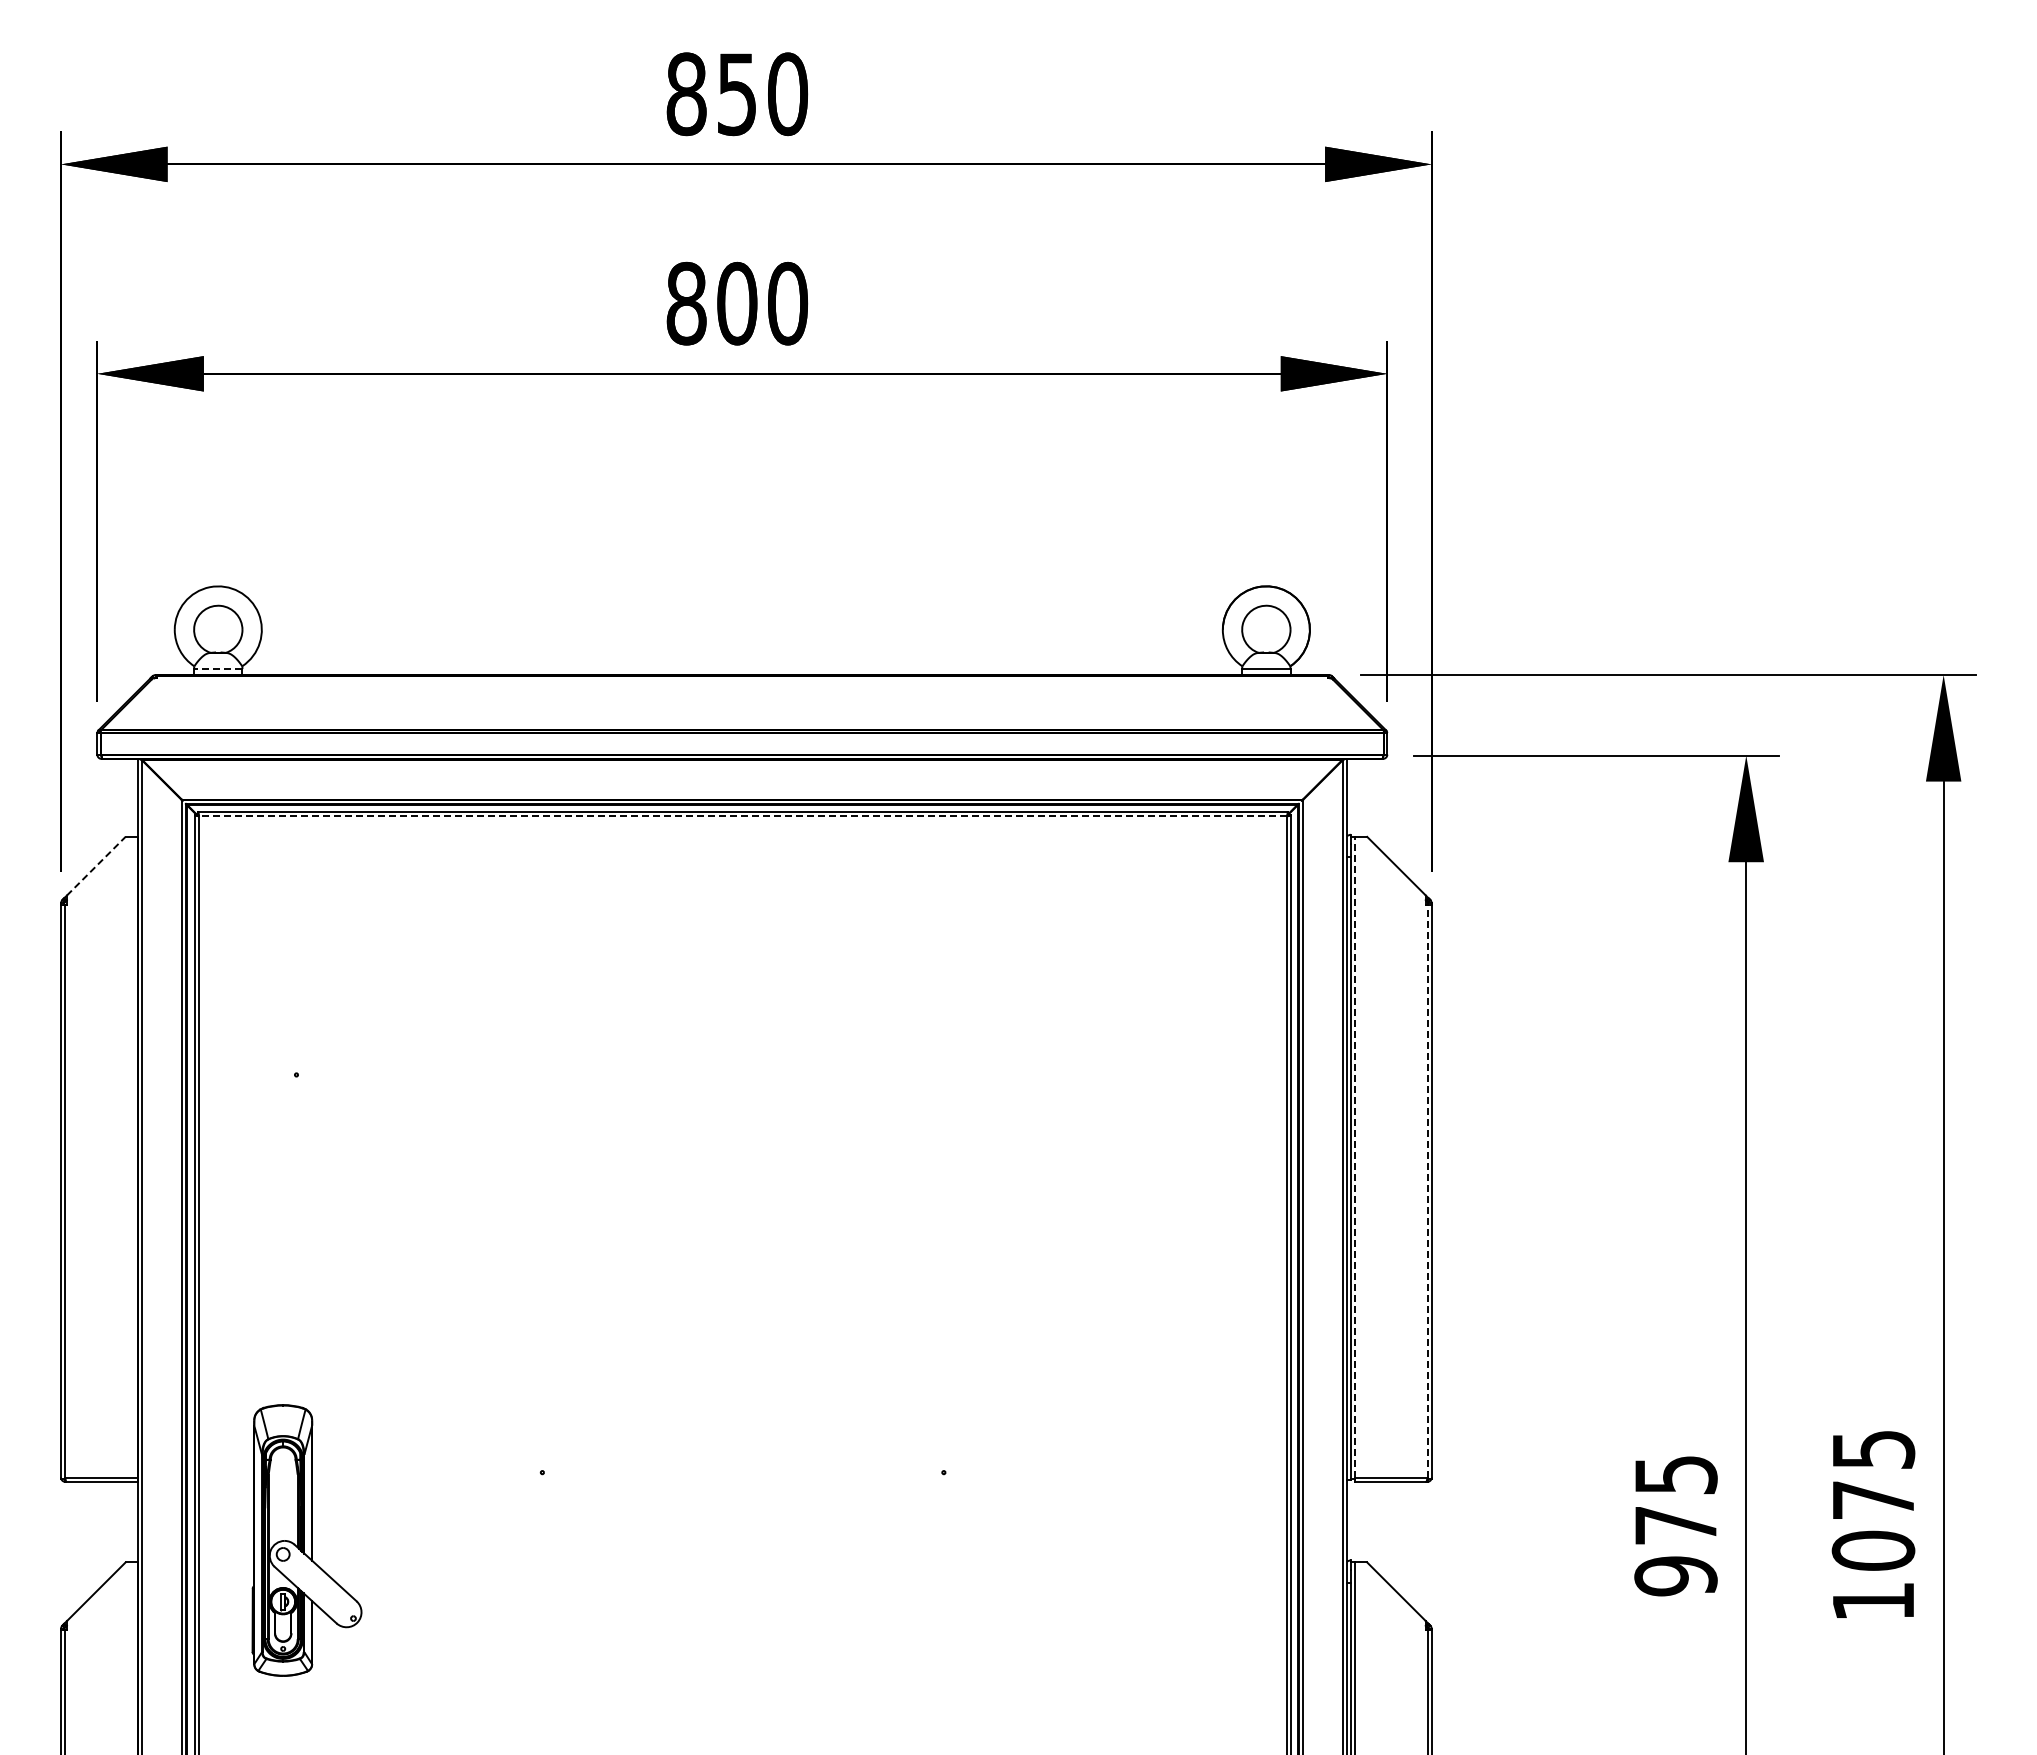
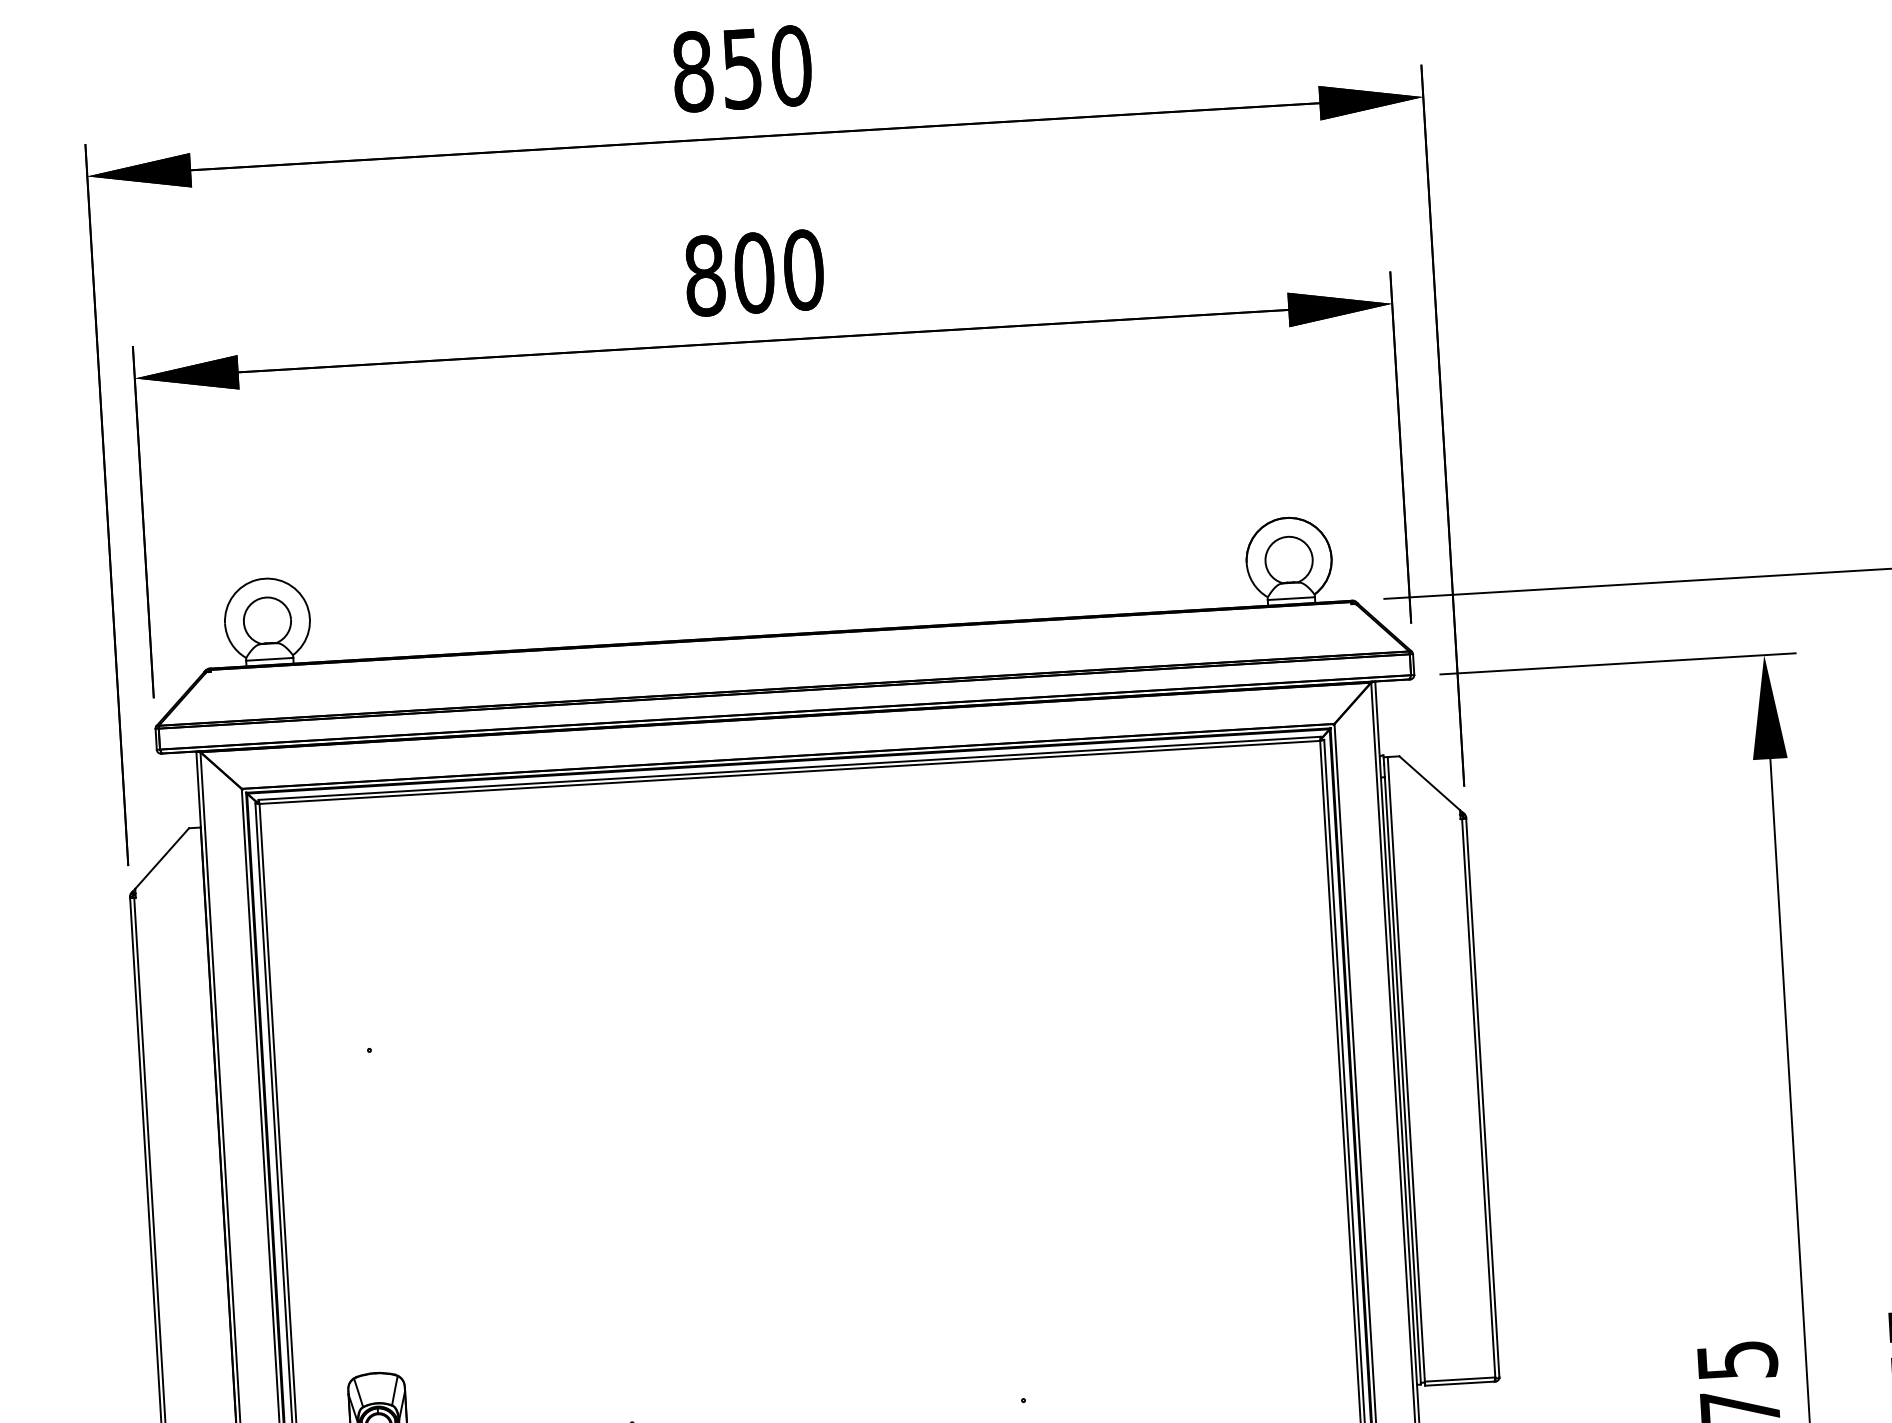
line: (217, 669) -> (268, 659), dashed -> solid
line: (742, 816) -> (789, 772), dashed -> solid
line: (96, 866) -> (162, 858), dashed -> solid
line: (1355, 1156) -> (1406, 1068), dashed -> solid
line: (1427, 1190) -> (1478, 1097), dashed -> solid

